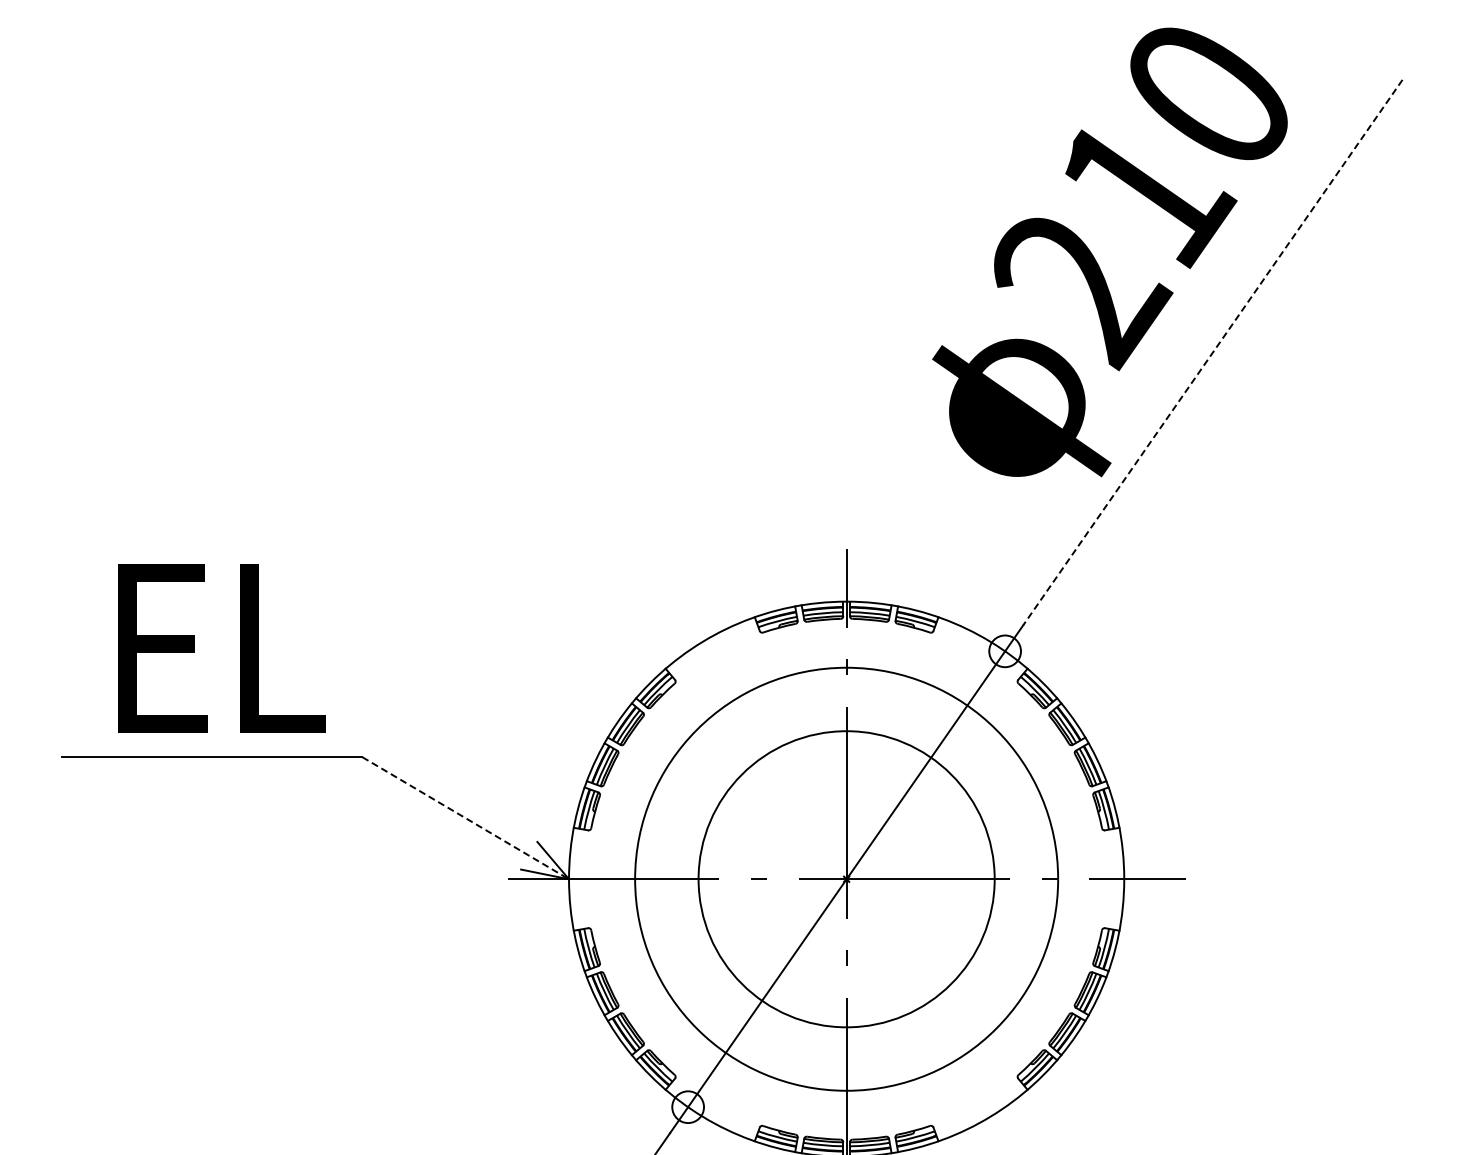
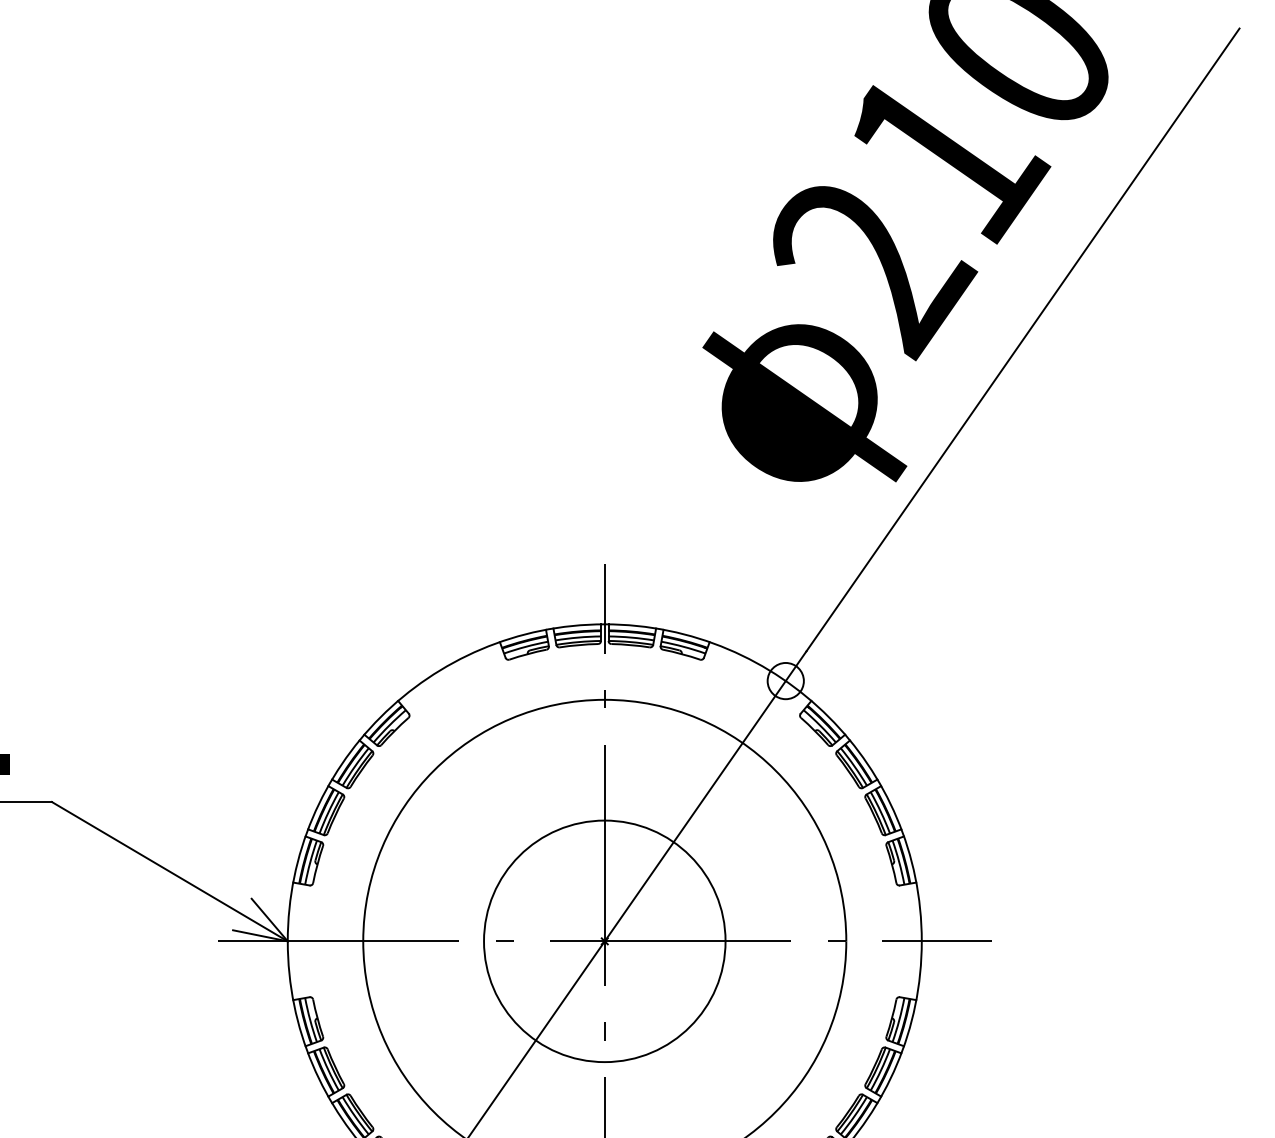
line: (1212, 353) -> (1022, 340), dashed -> solid
line: (465, 818) -> (169, 871), dashed -> solid
circle: (846, 879) -> (604, 941), size x0.71

